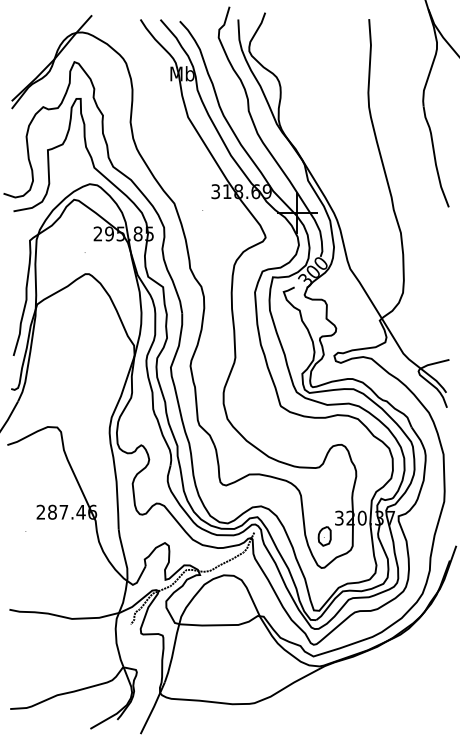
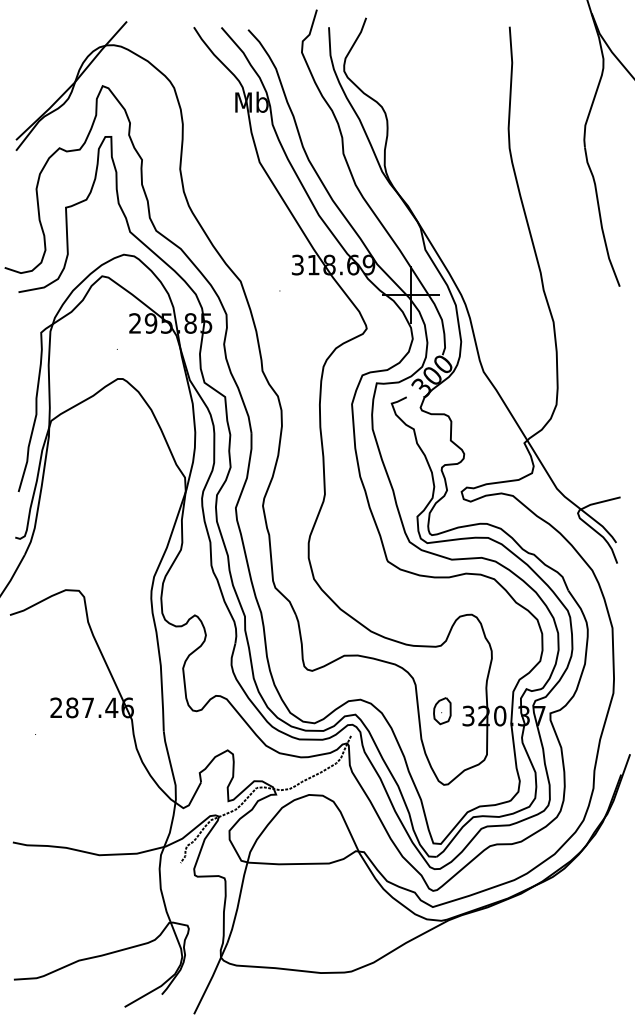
part: (324, 536) -> (442, 711), moved

